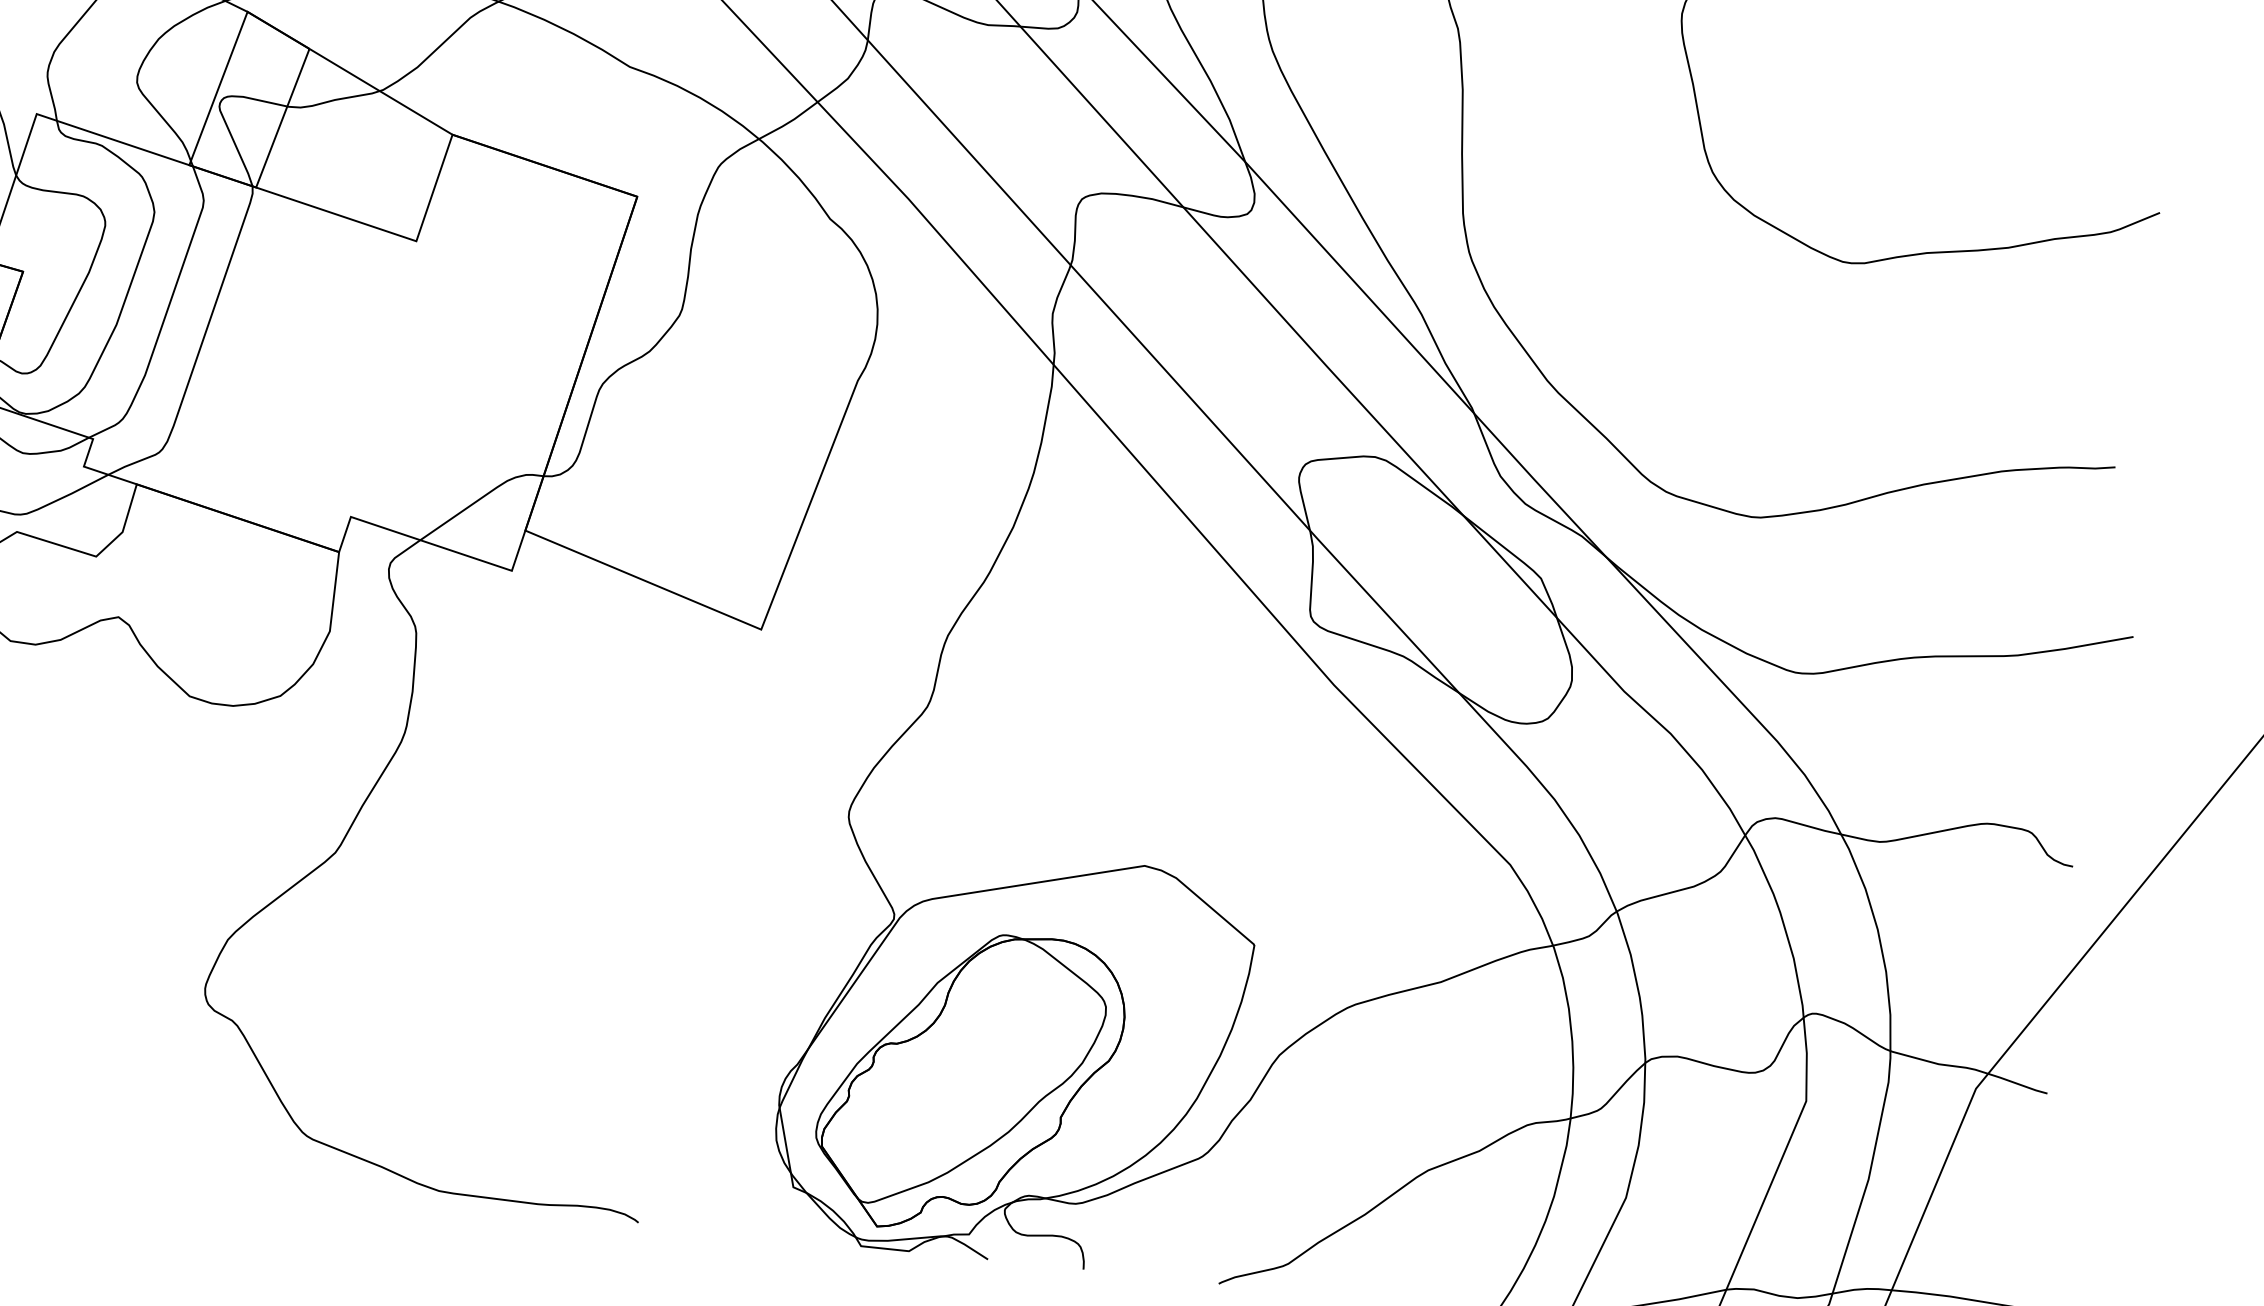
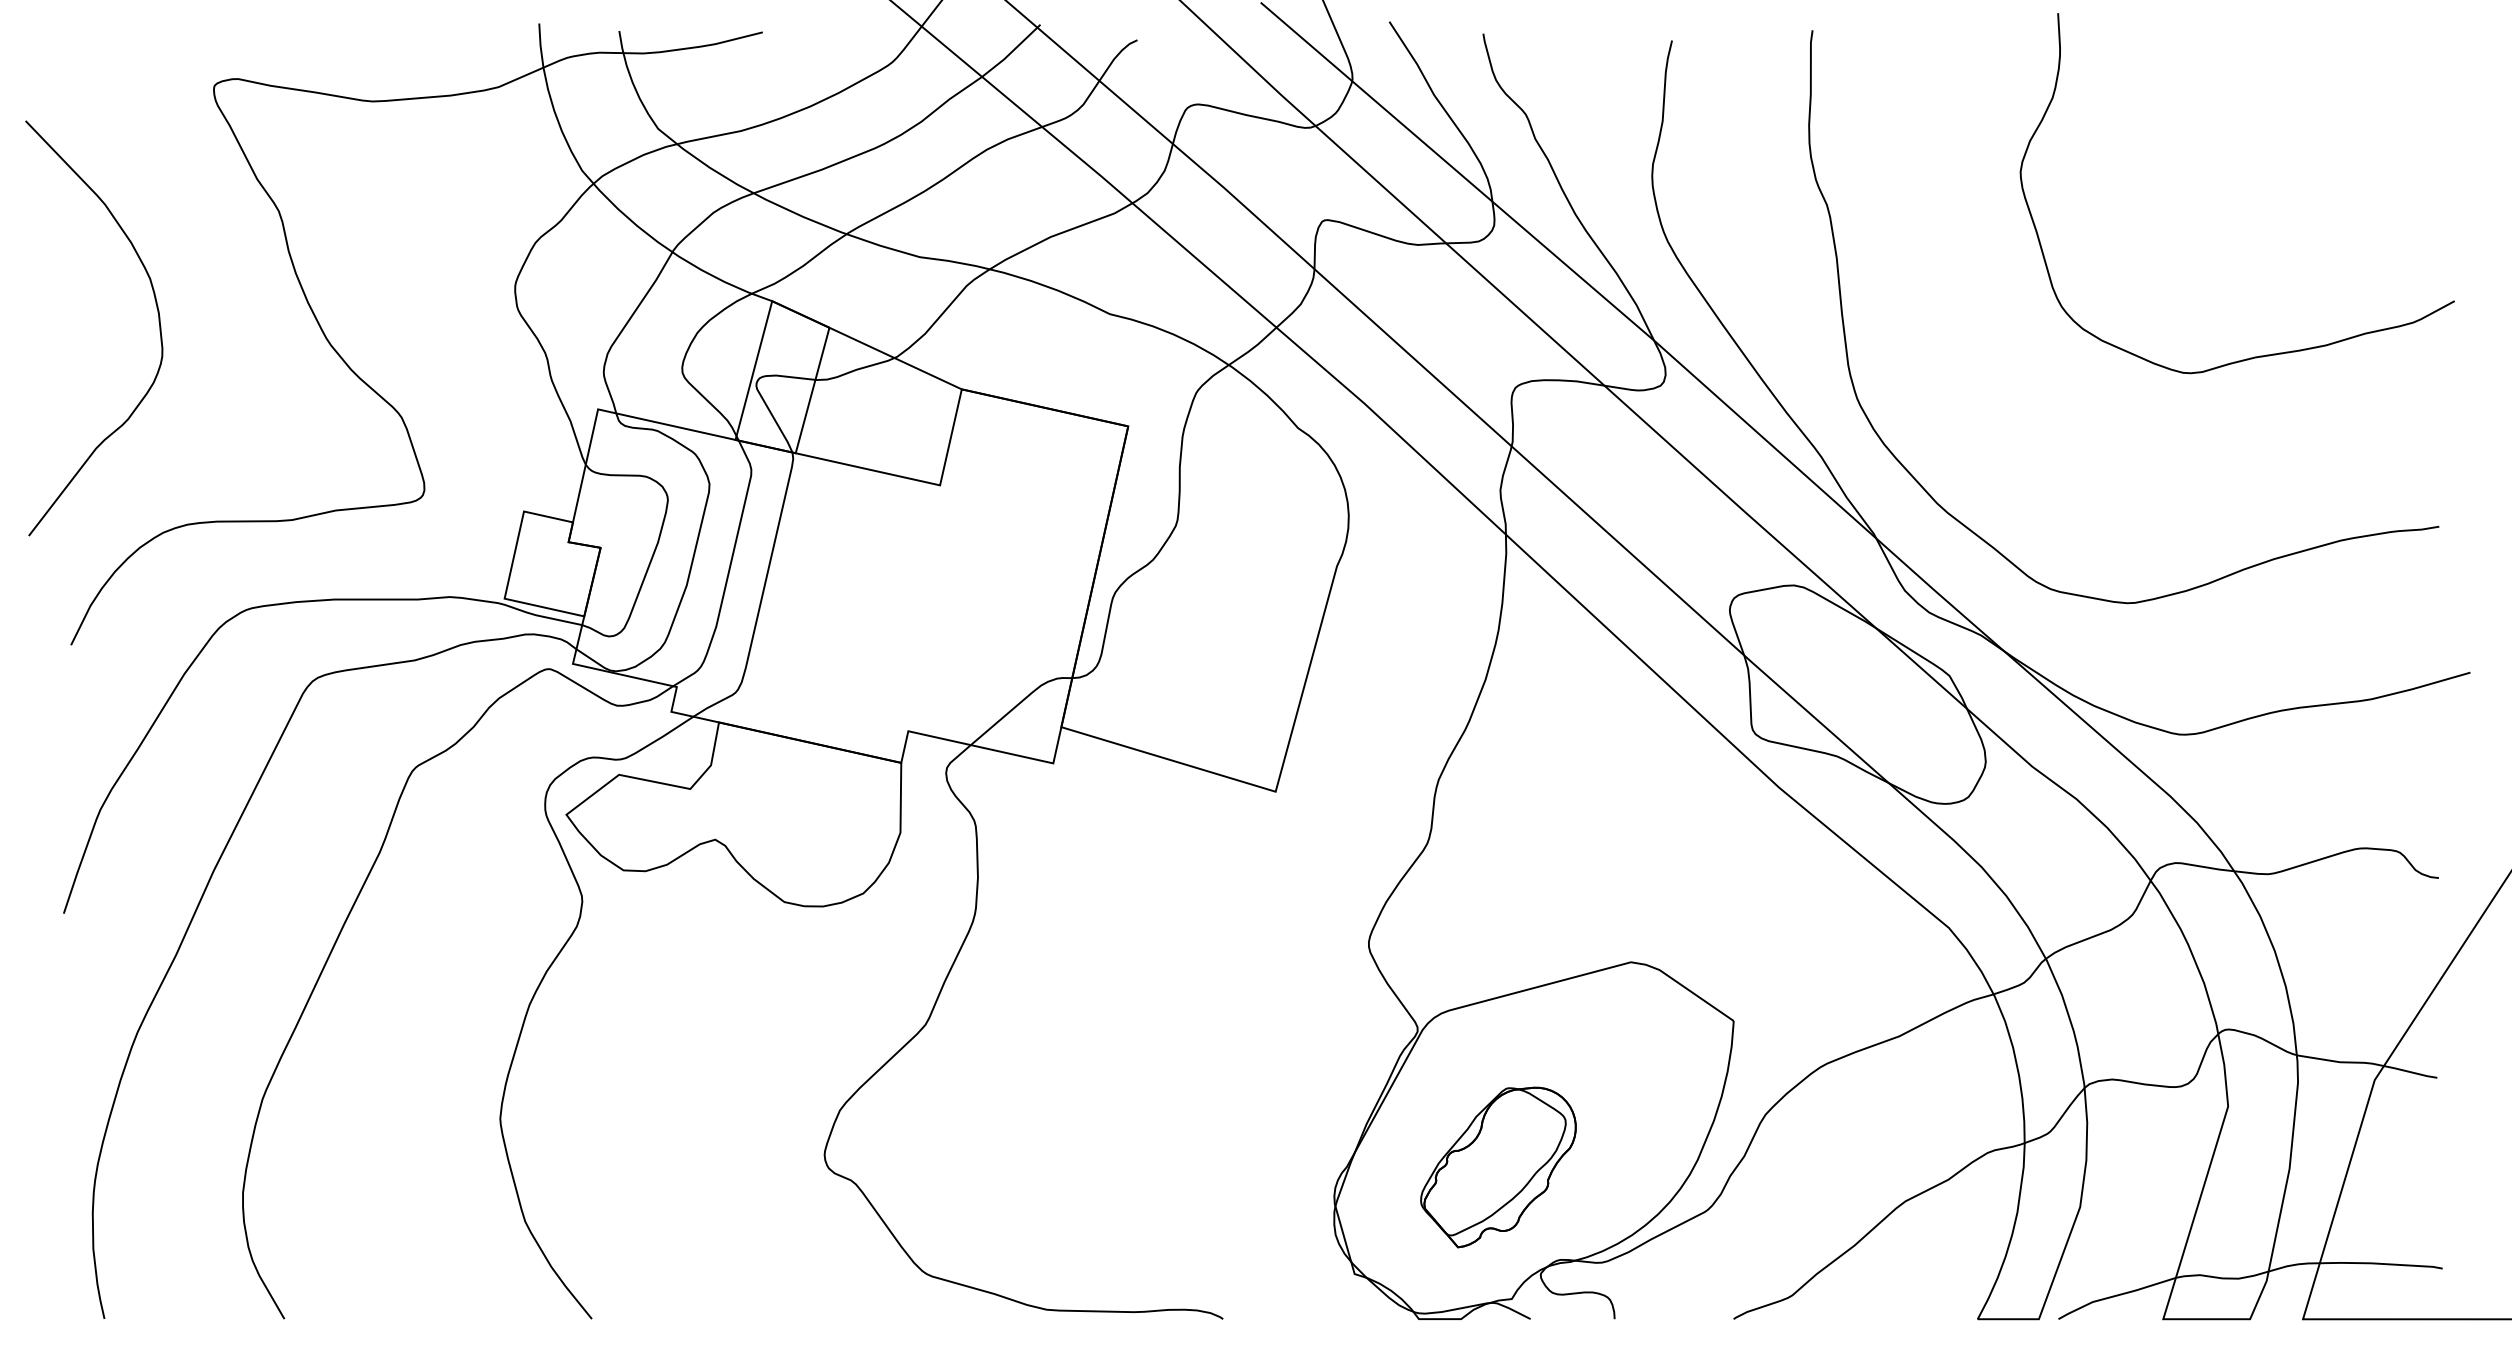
part: (969, 1083) -> (1498, 1167), size x0.6

